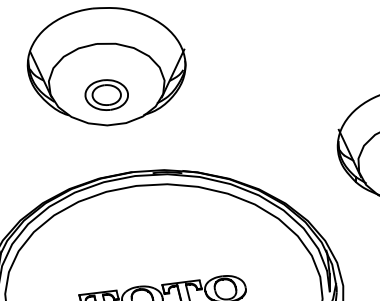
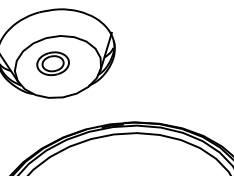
part: (106, 94) -> (52, 63), moved

